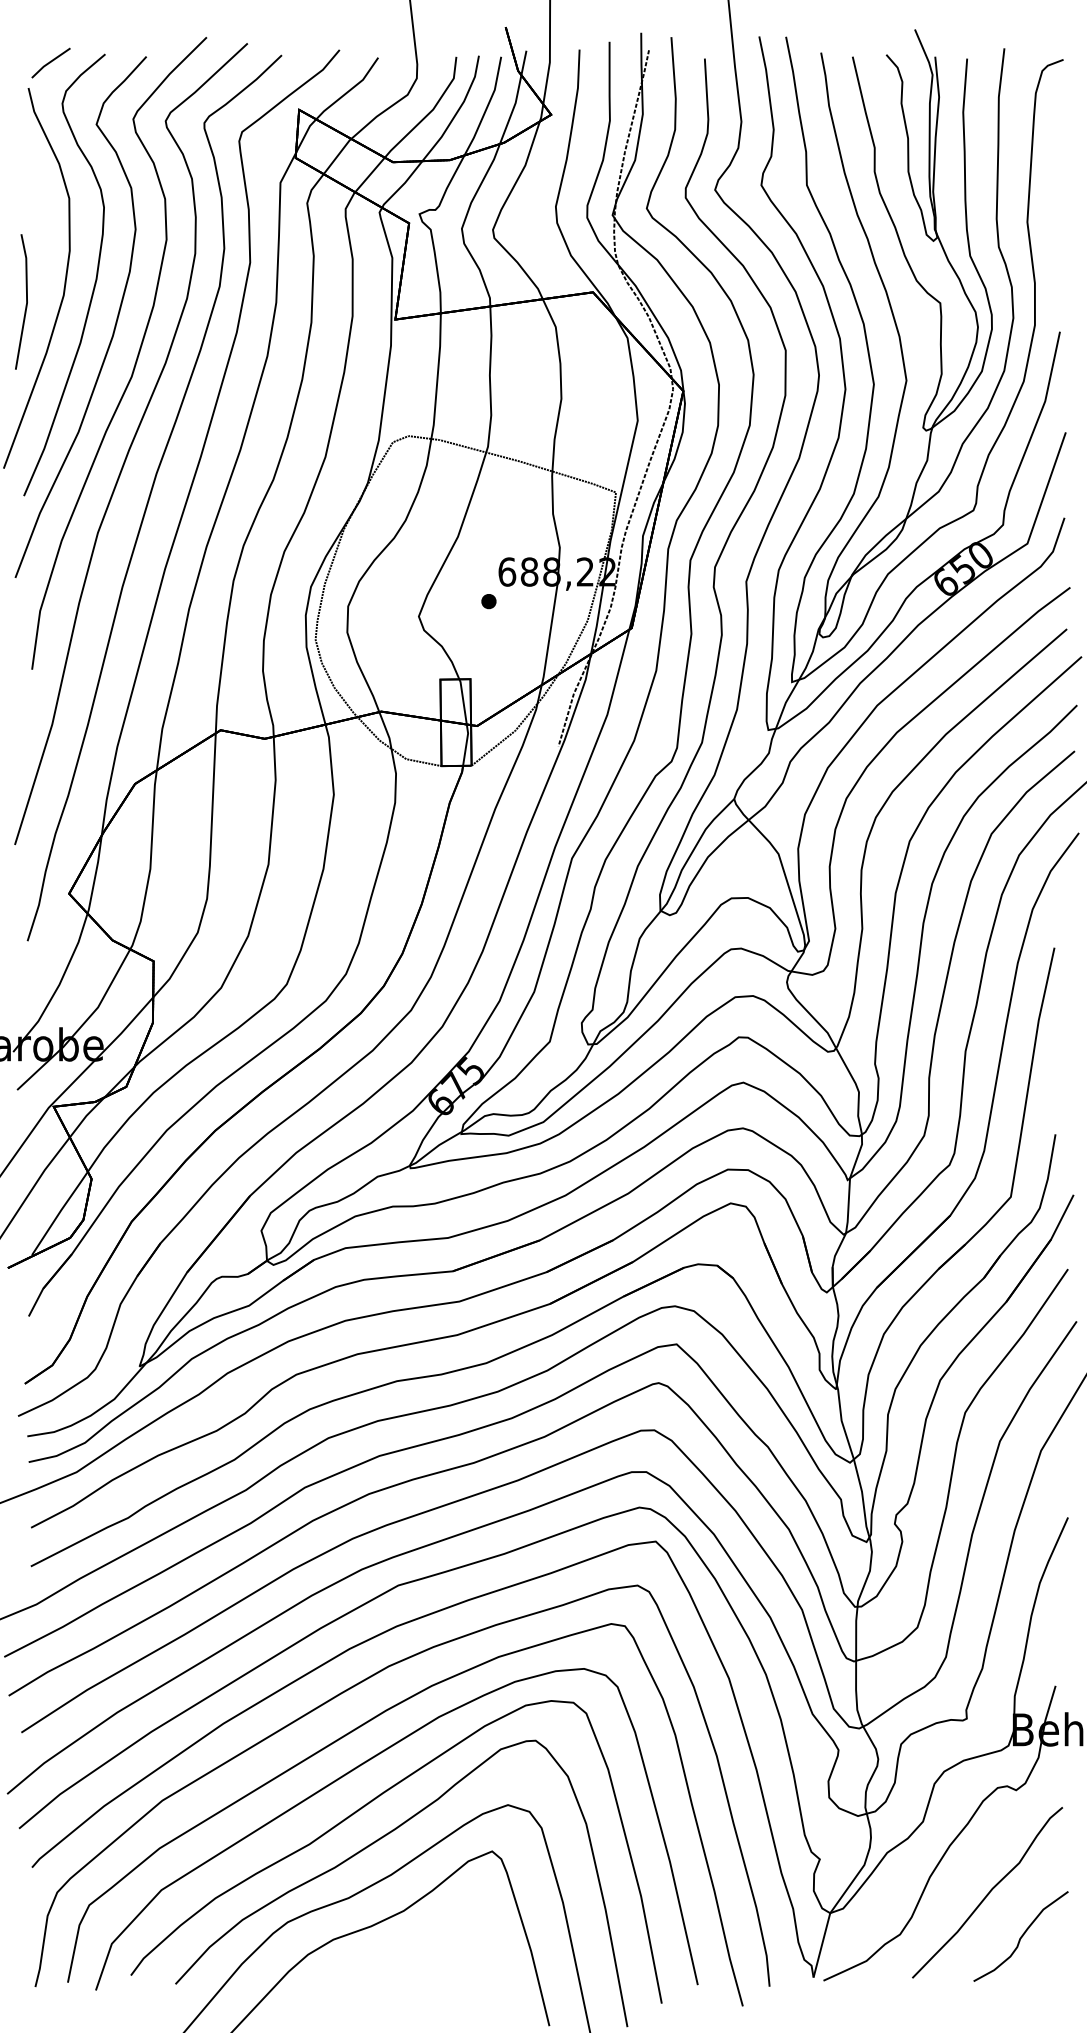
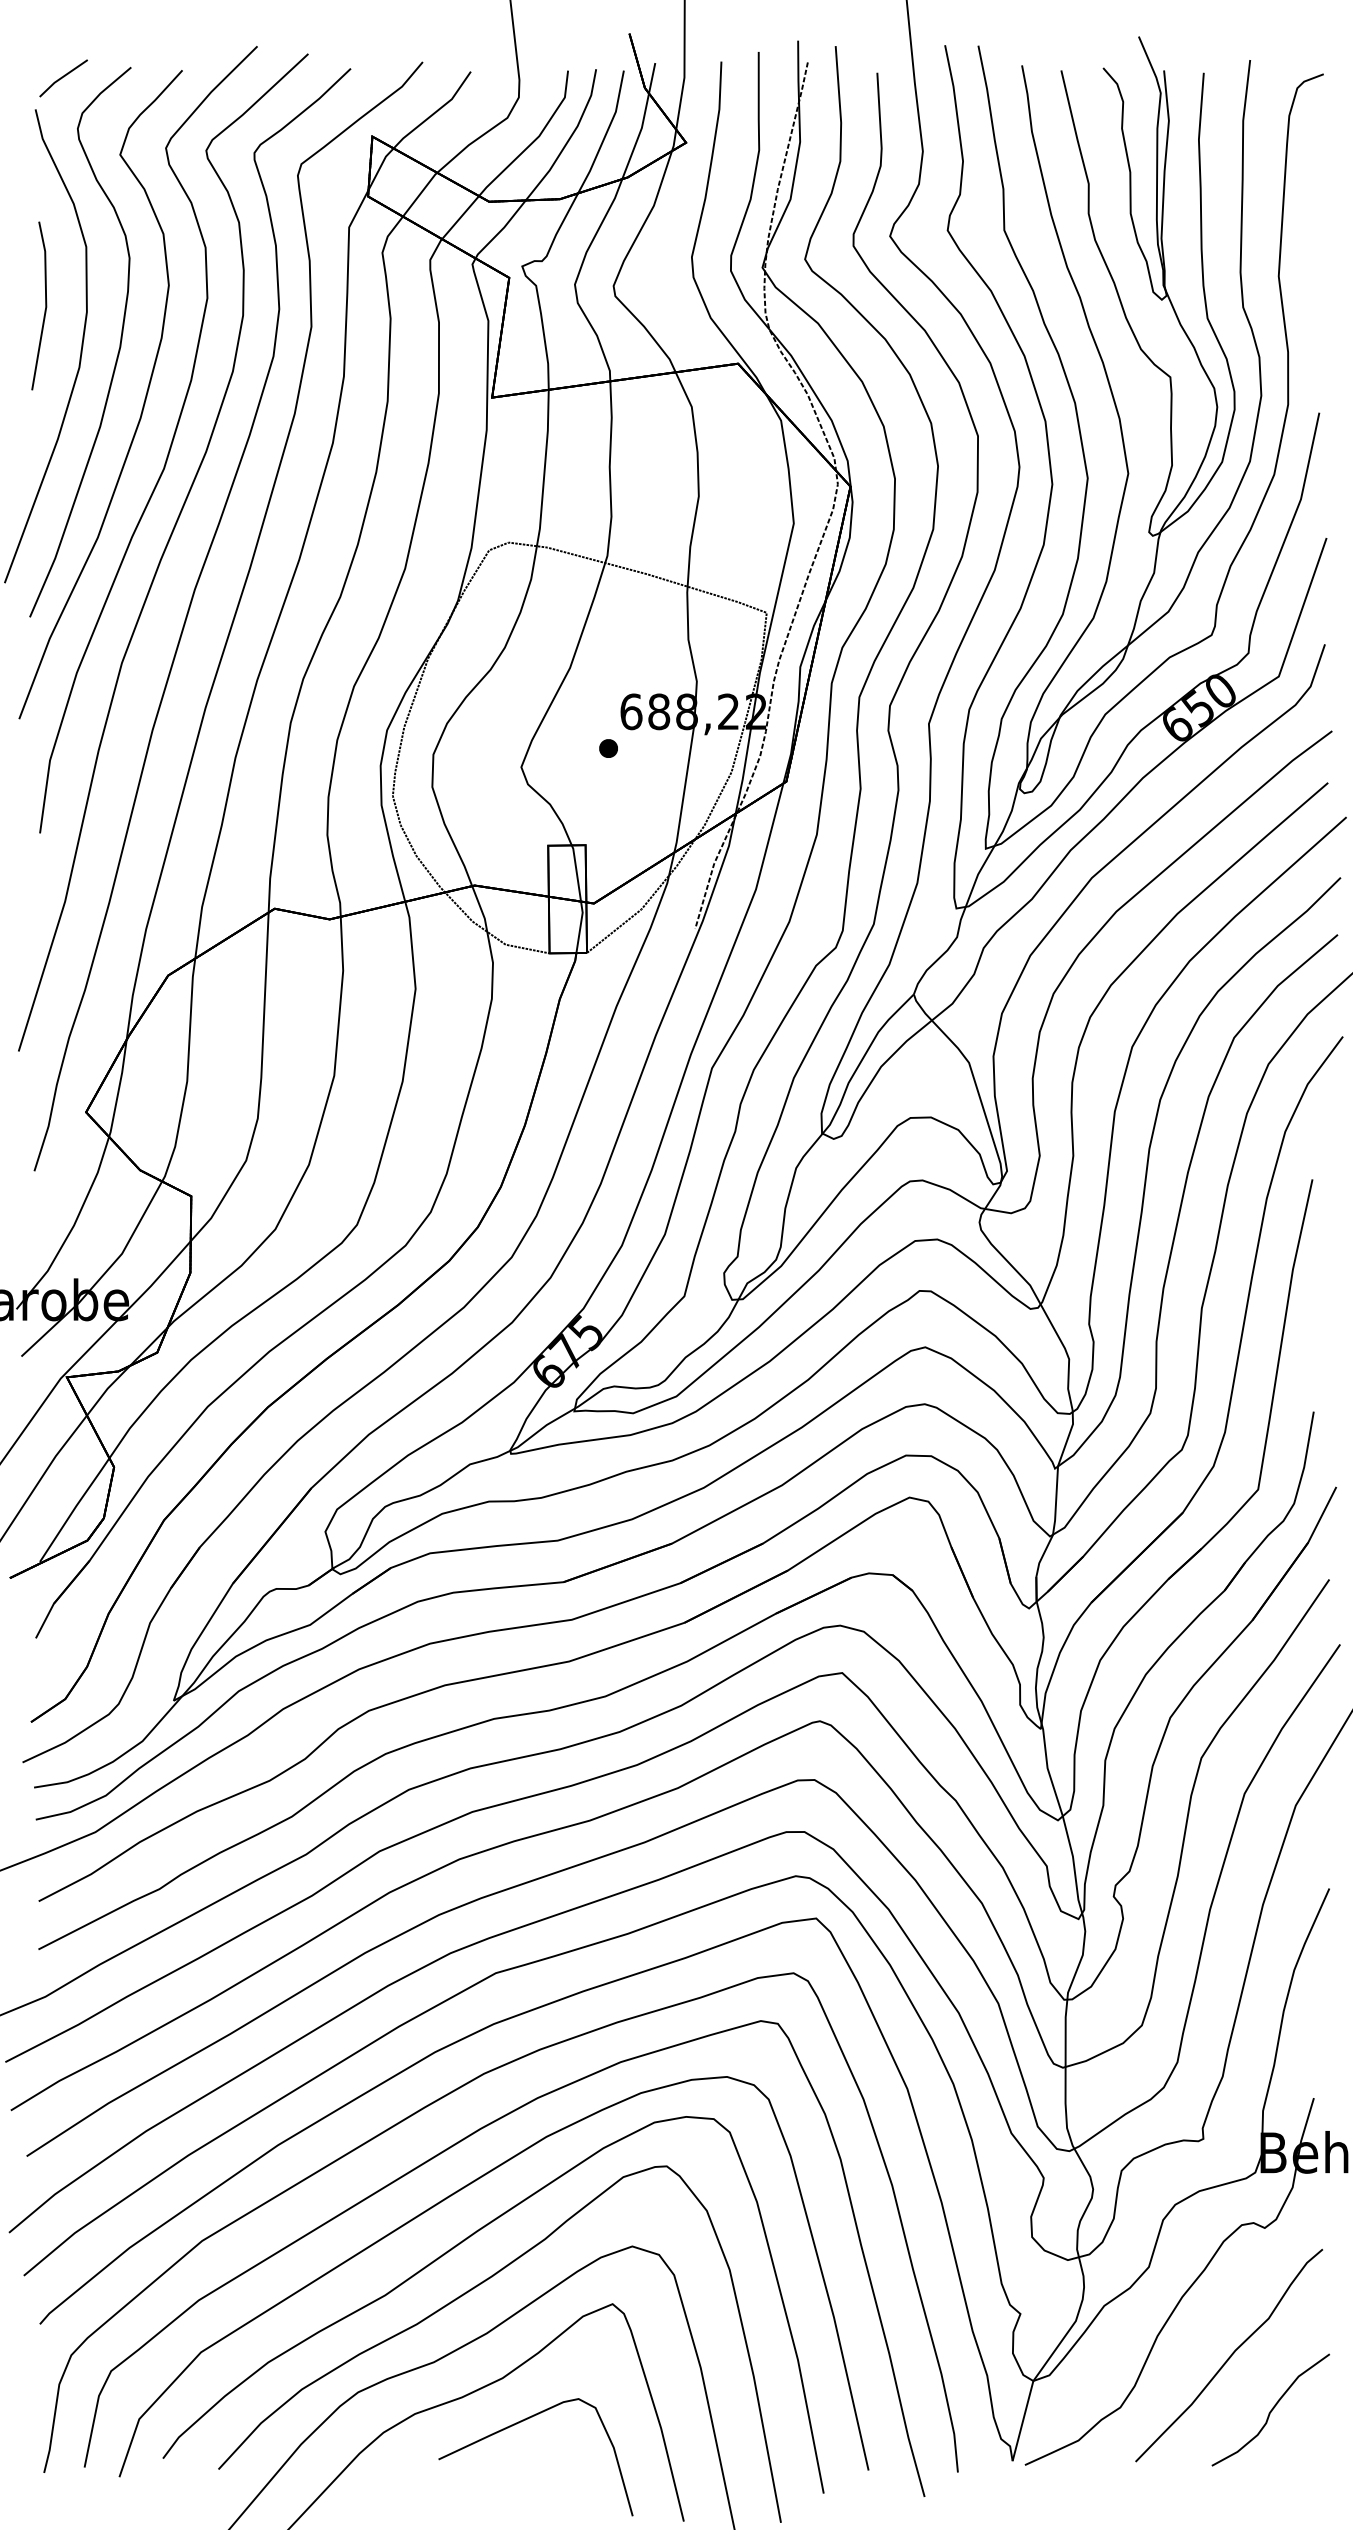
part: (21, 301) -> (39, 305), moved
part: (417, 1947) -> (519, 2423), added

